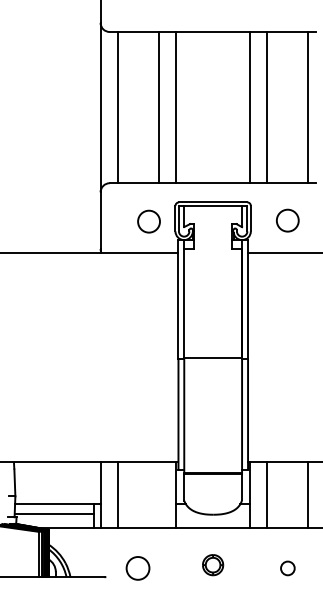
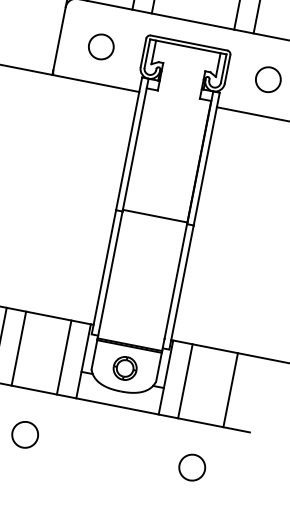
circle: (148, 221) -> (100, 46), moved
line: (158, 494) -> (64, 356), added
part: (213, 565) -> (125, 368), moved
circle: (287, 568) -> (191, 467), size x1.67

